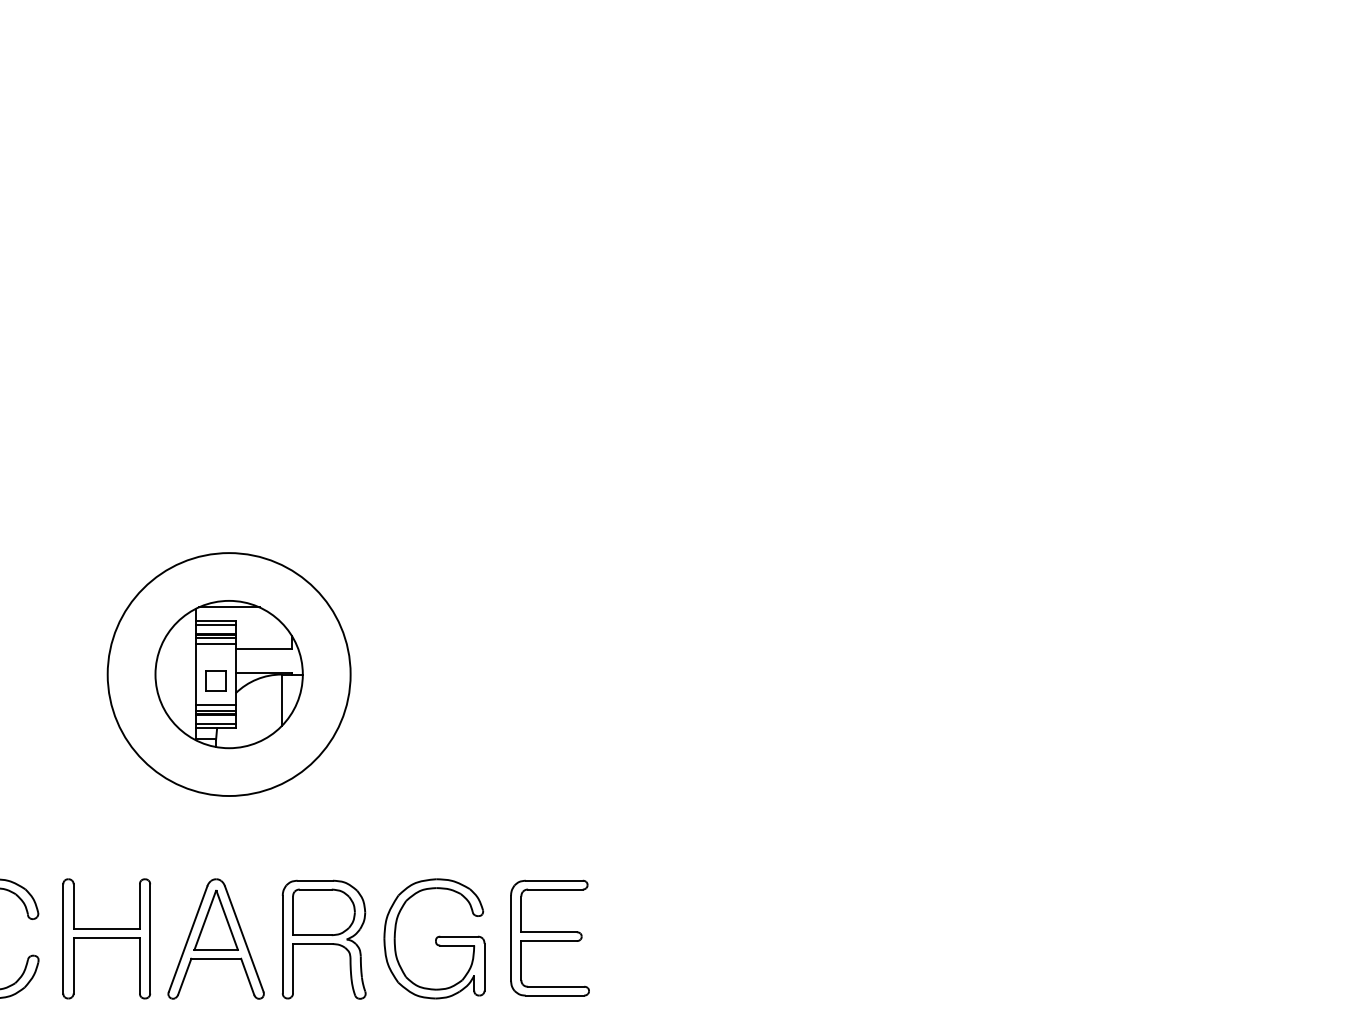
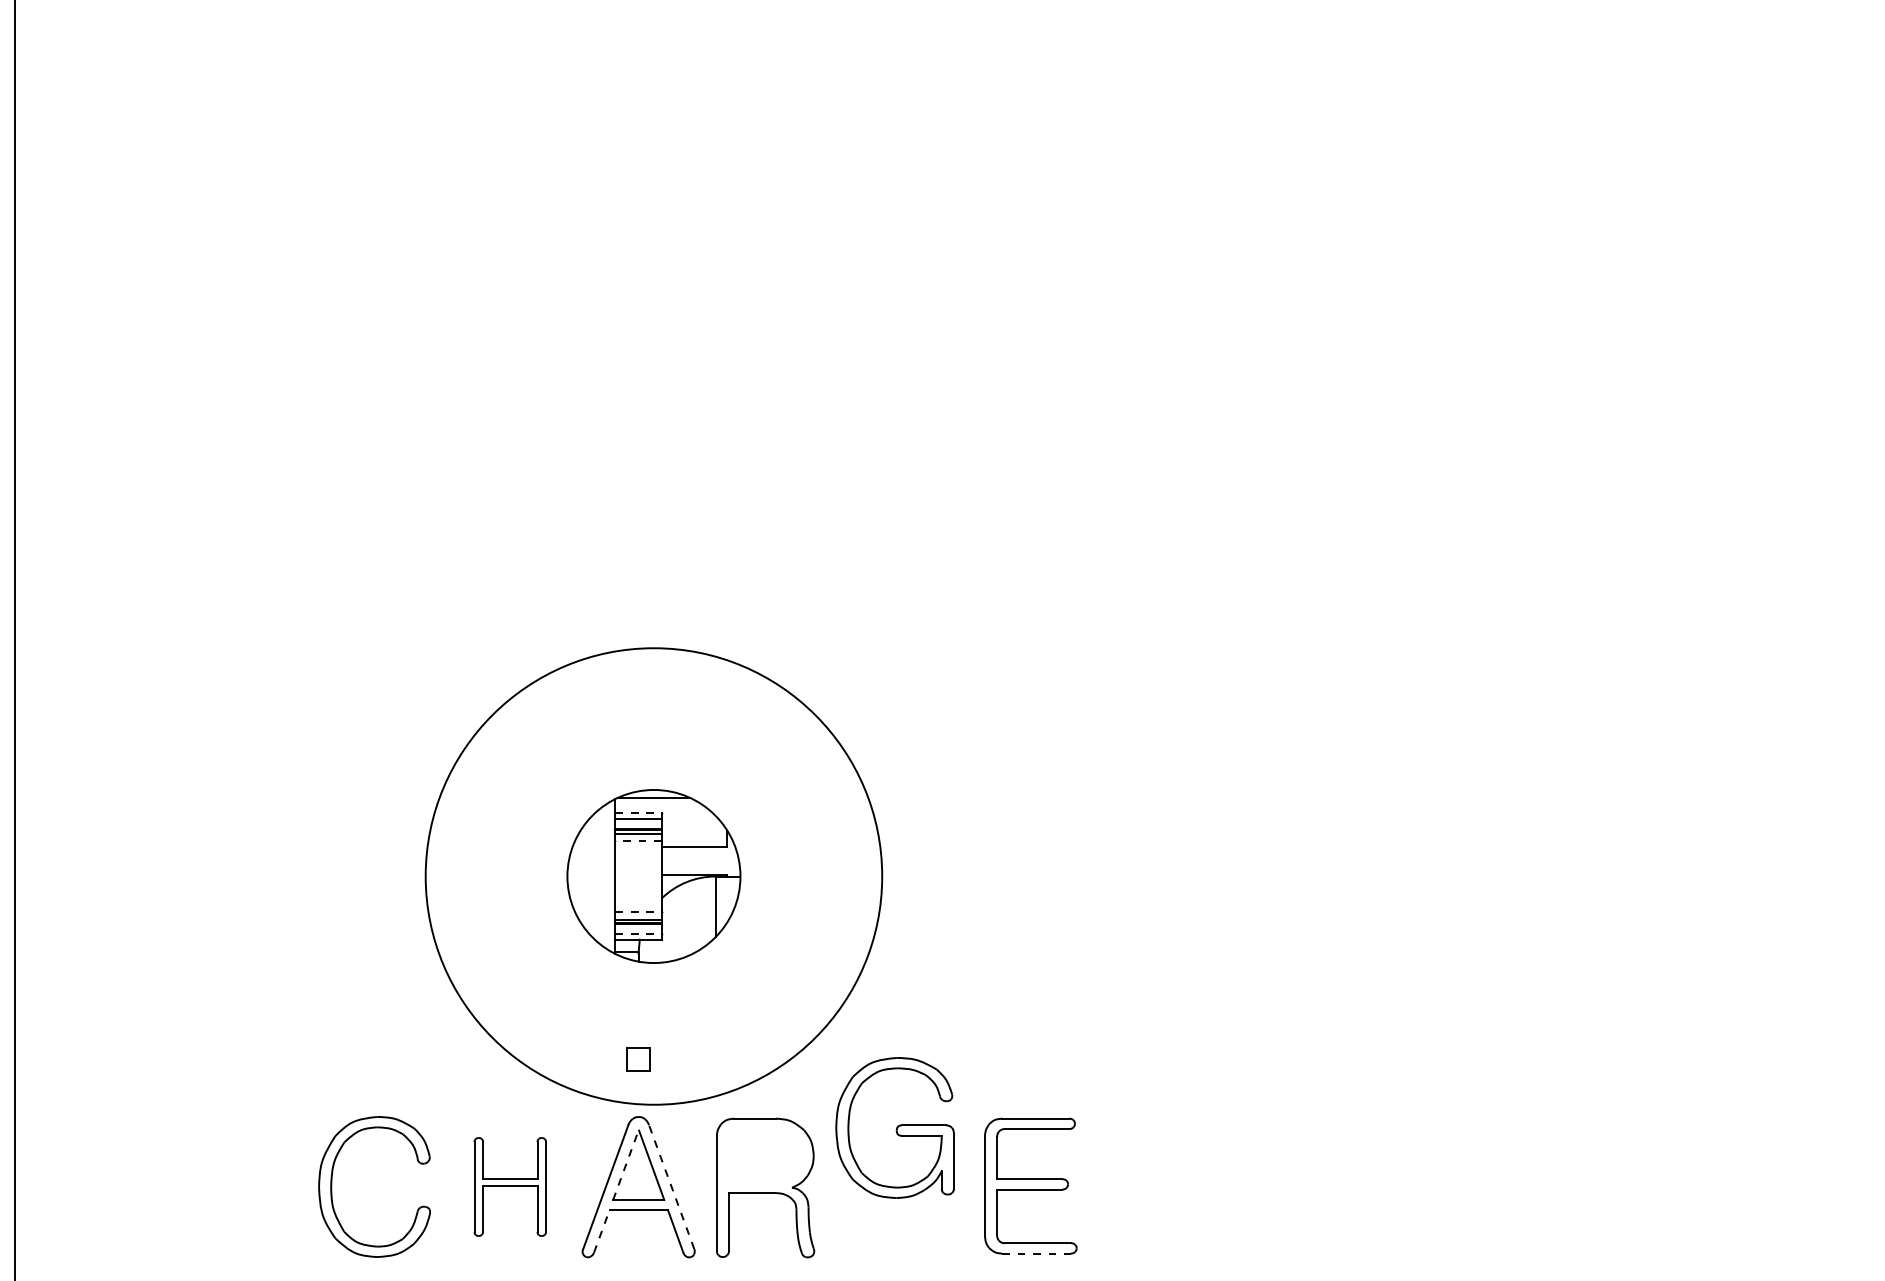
line: (216, 620) -> (639, 813), solid -> dashed
line: (216, 644) -> (638, 841), solid -> dashed
circle: (228, 674) -> (653, 876), size x1.6
part: (216, 681) -> (638, 1059), moved
line: (216, 704) -> (639, 911), solid -> dashed
line: (216, 723) -> (639, 934), solid -> dashed
part: (324, 912) -> (765, 1155), removed
line: (204, 920) -> (625, 1165), solid -> dashed
part: (107, 938) -> (510, 1186), size x0.7
part: (433, 938) -> (894, 1127), moved
line: (244, 939) -> (671, 1187), solid -> dashed
line: (184, 976) -> (601, 1231), solid -> dashed
line: (555, 995) -> (1037, 1253), solid -> dashed

